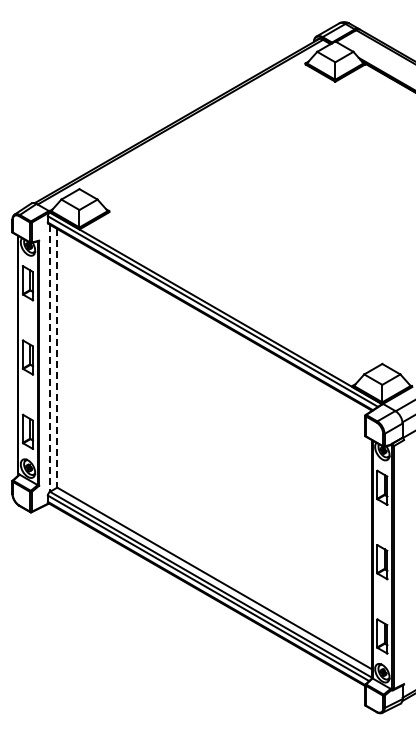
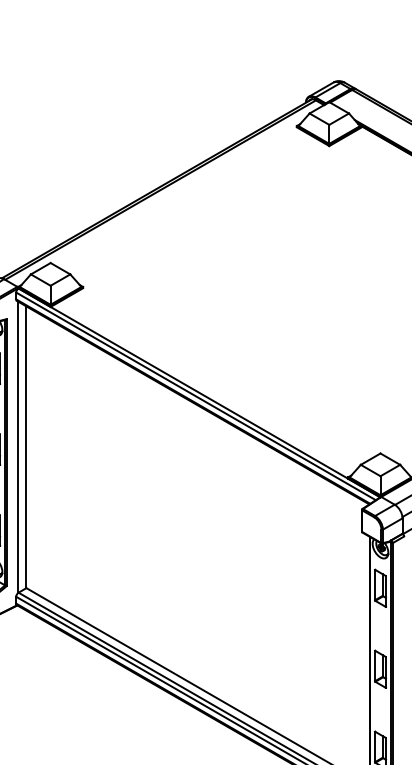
line: (49, 358) -> (17, 447), dashed -> solid
line: (56, 358) -> (25, 447), dashed -> solid

